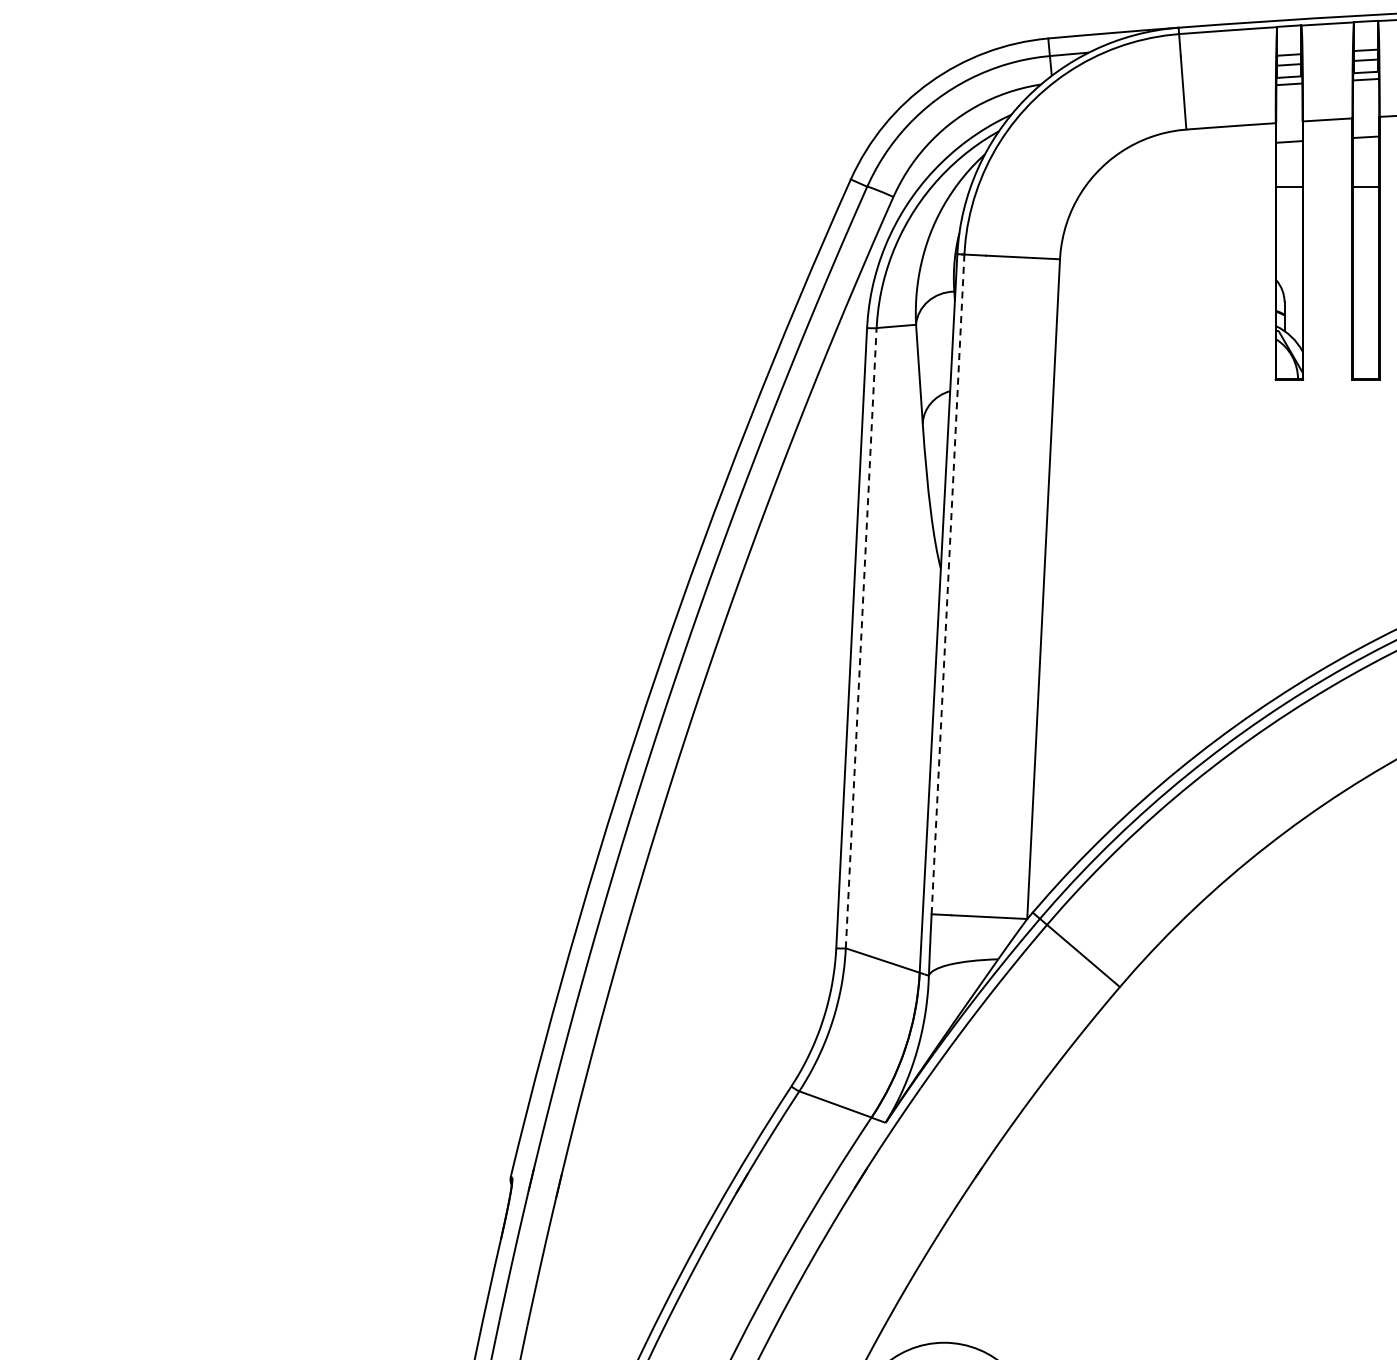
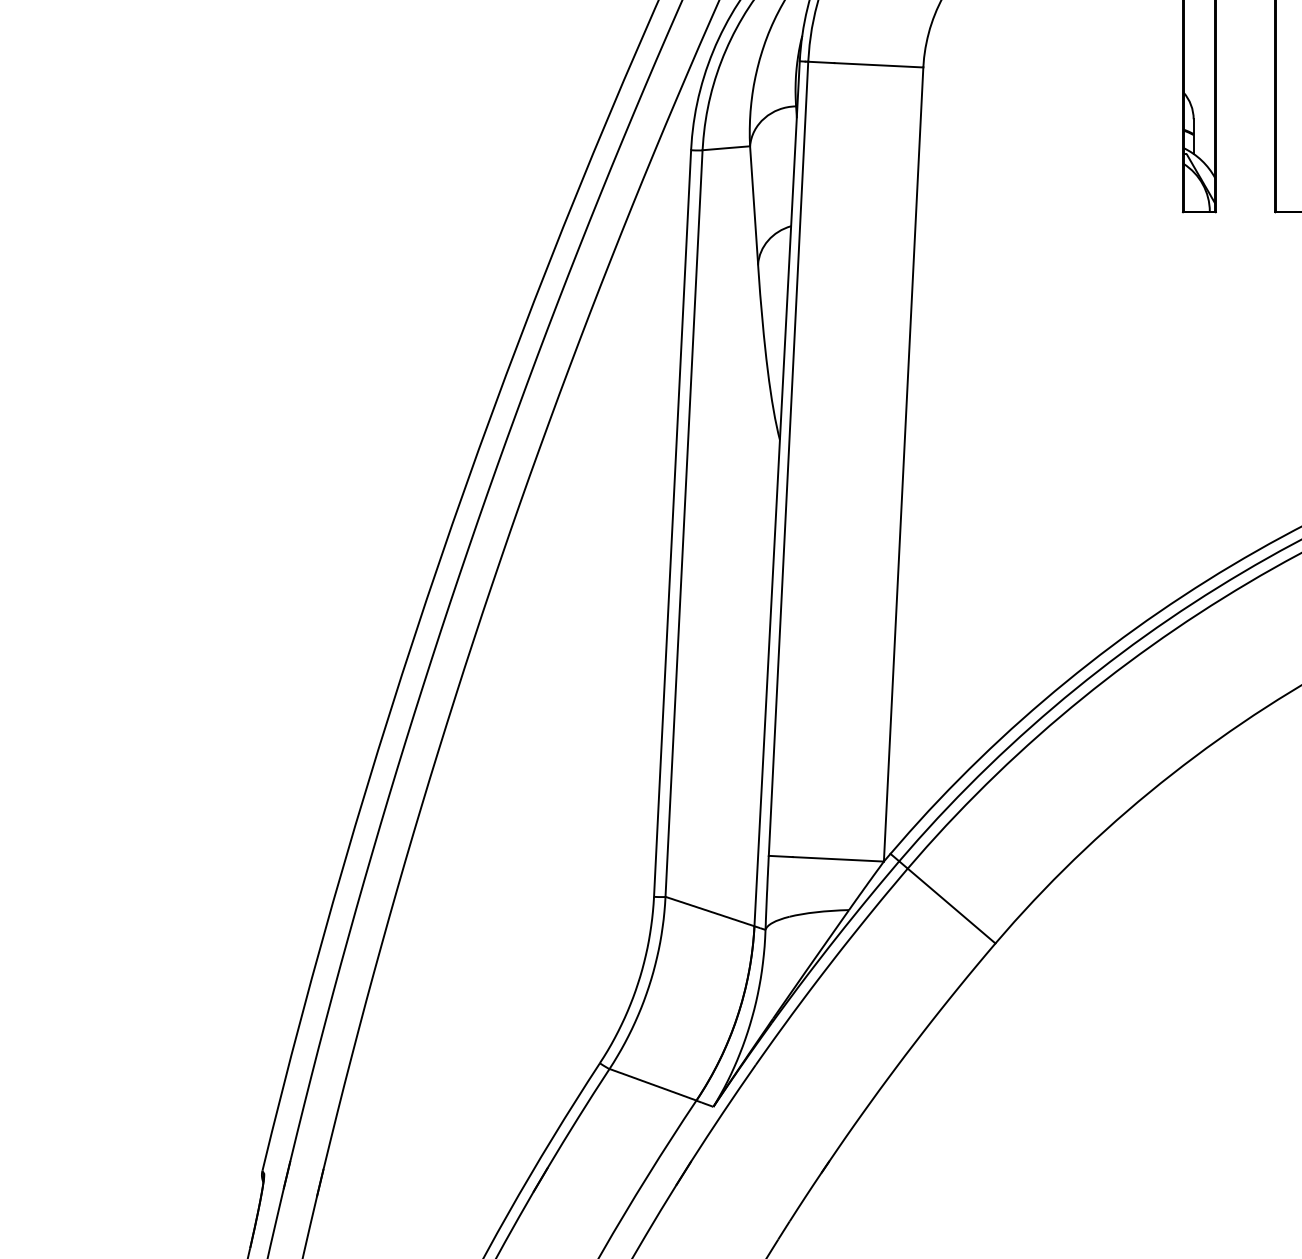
line: (947, 584) -> (787, 458), dashed -> solid
line: (861, 638) -> (684, 523), dashed -> solid

